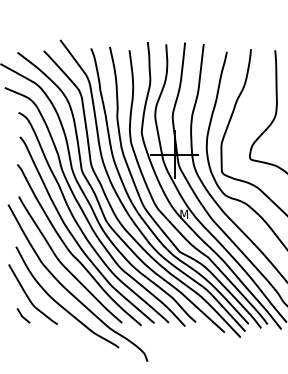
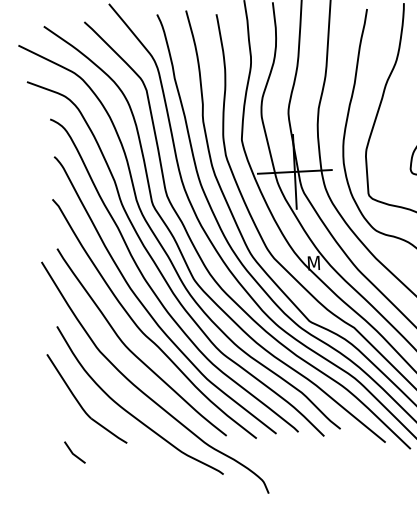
line: (22, 315) -> (73, 452), moved

